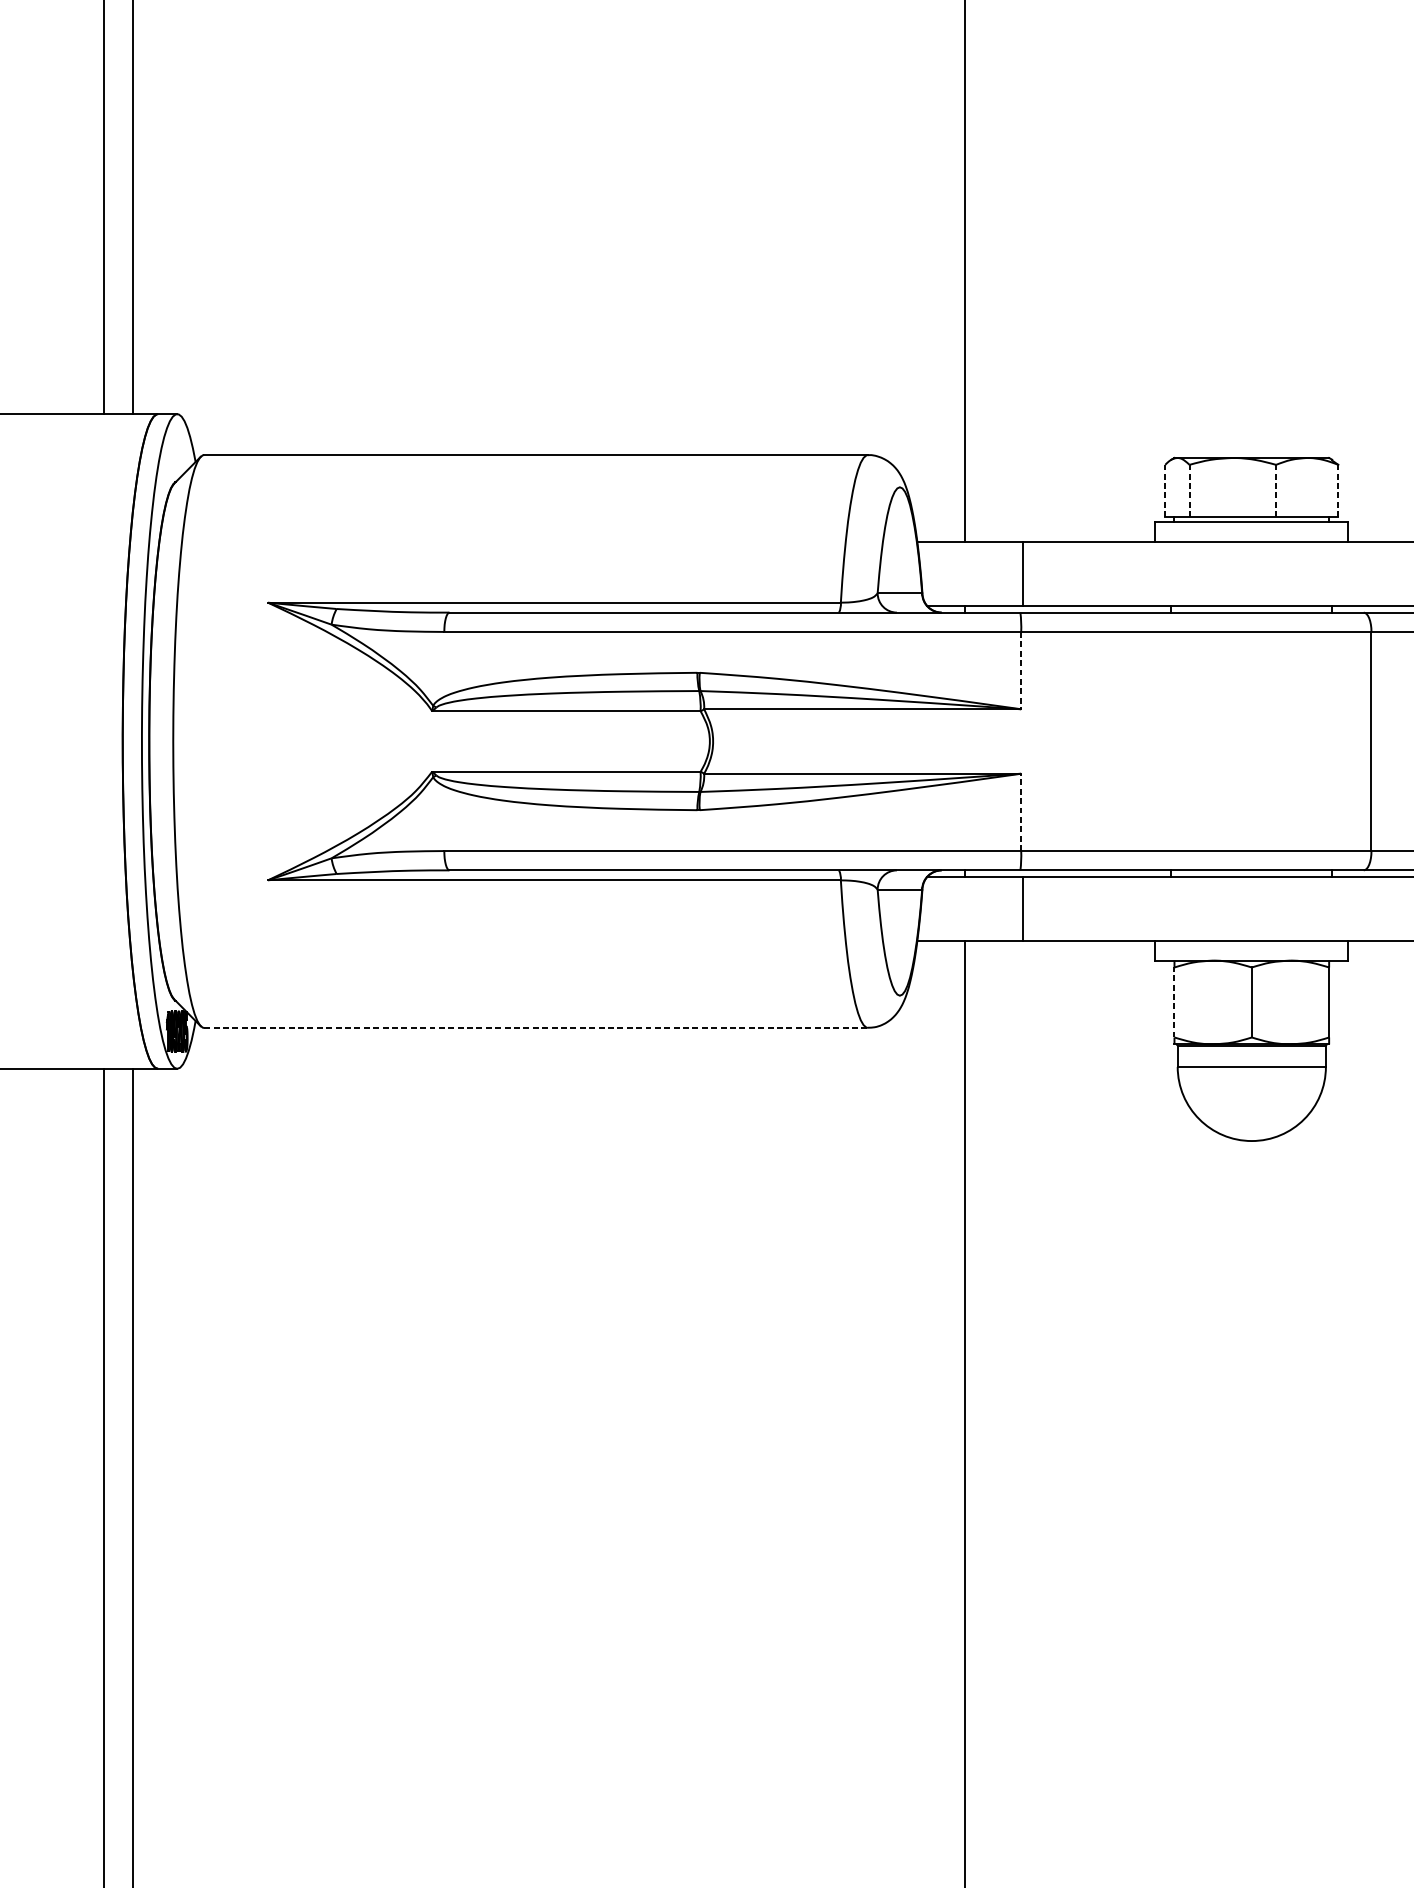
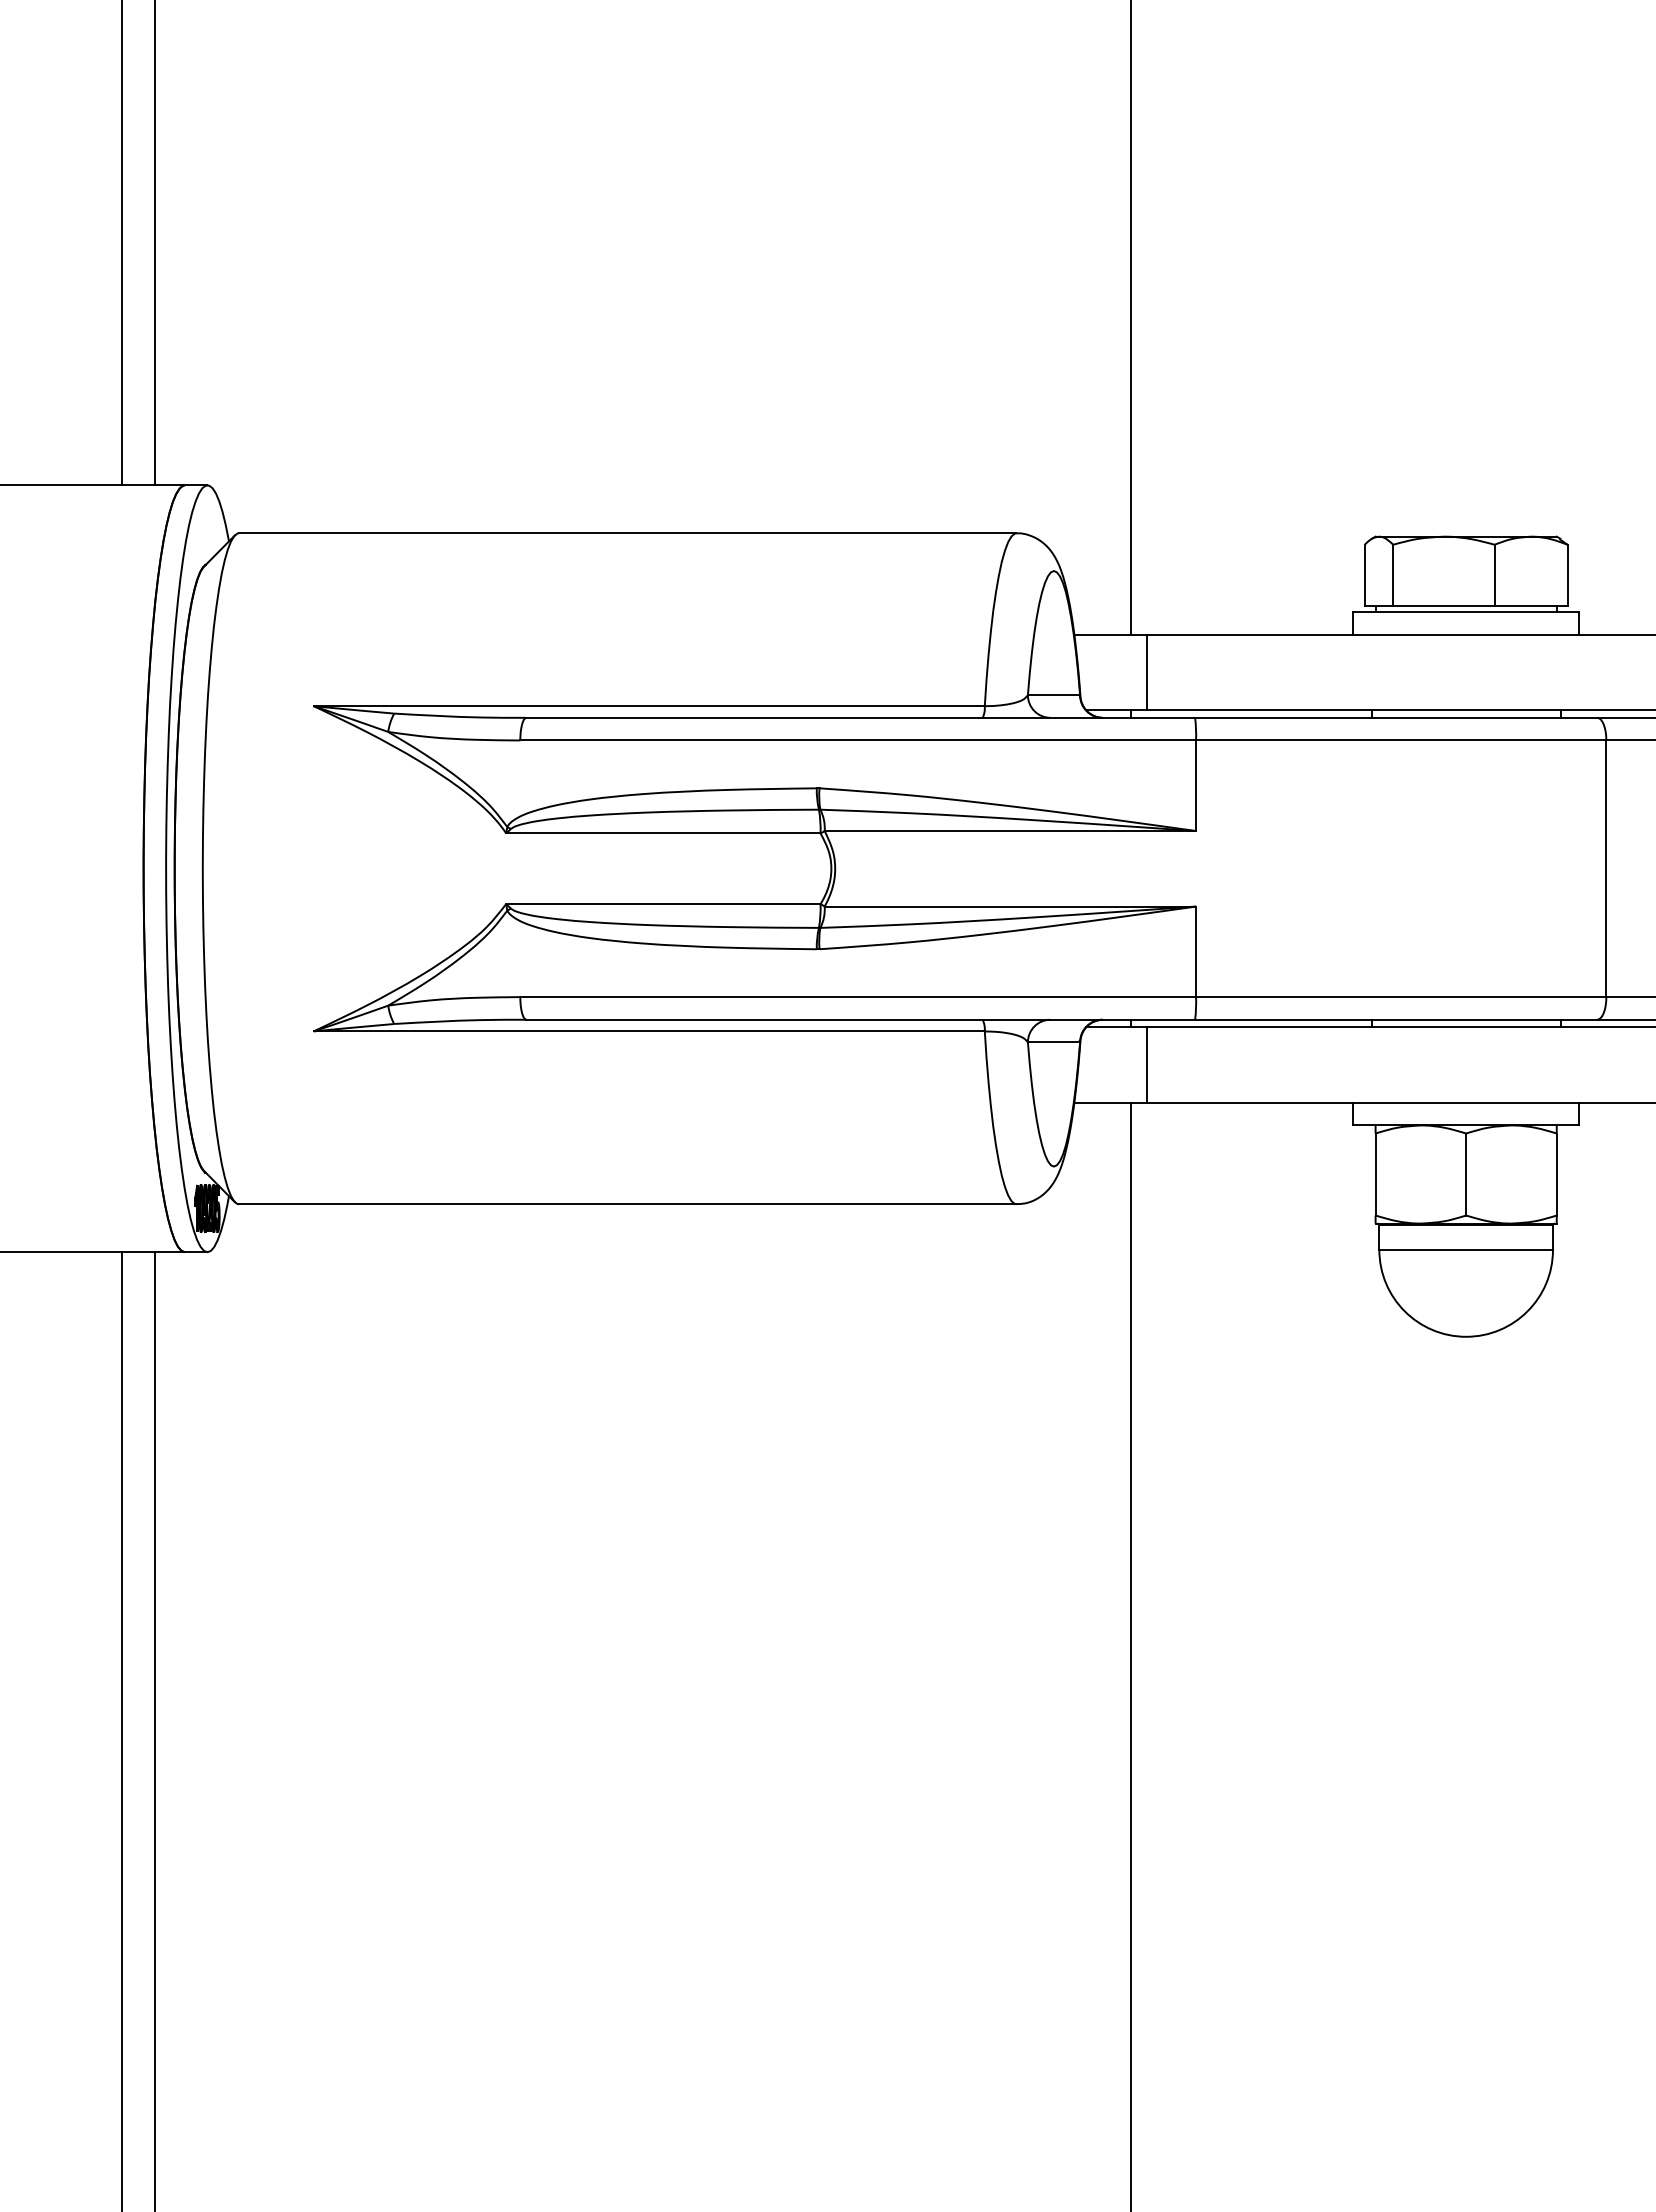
line: (1165, 491) -> (1364, 575), dashed -> solid
line: (1189, 491) -> (1393, 575), dashed -> solid
line: (1275, 491) -> (1494, 575), dashed -> solid
line: (1338, 491) -> (1567, 575), dashed -> solid
line: (1023, 573) -> (1147, 672), moved
line: (1021, 671) -> (1196, 786), dashed -> solid
line: (1021, 812) -> (1196, 951), dashed -> solid
line: (1023, 908) -> (1147, 1064), moved
line: (1174, 1002) -> (1375, 1174), dashed -> solid
line: (535, 1028) -> (627, 1204), dashed -> solid

